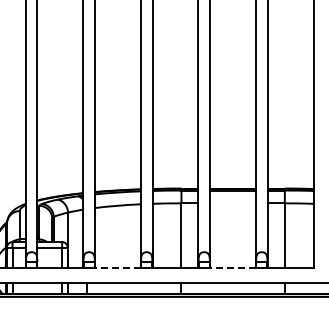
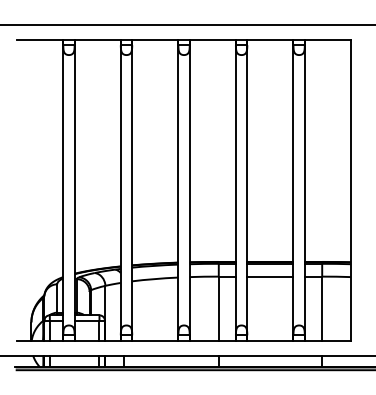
line: (233, 203) -> (270, 276), added
line: (118, 267) -> (155, 340), dashed -> solid
line: (233, 267) -> (270, 340), dashed -> solid

